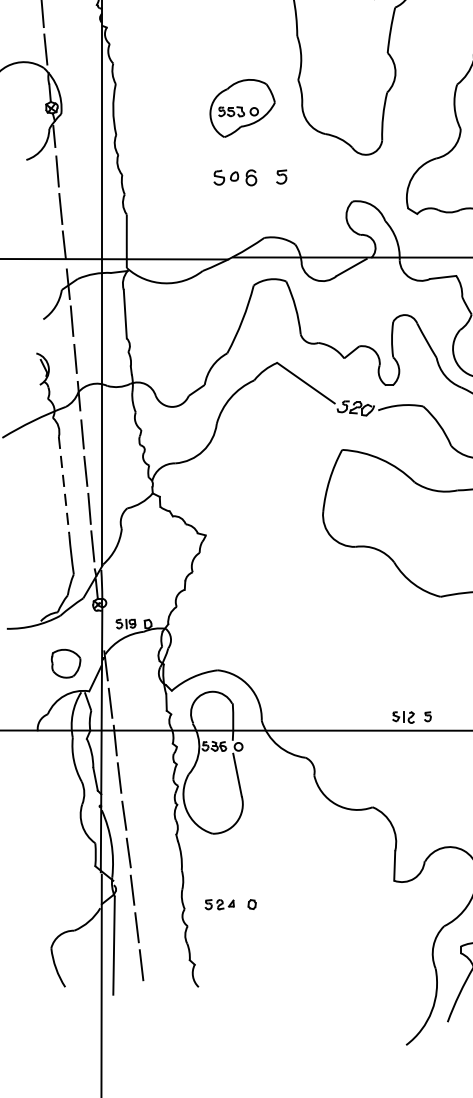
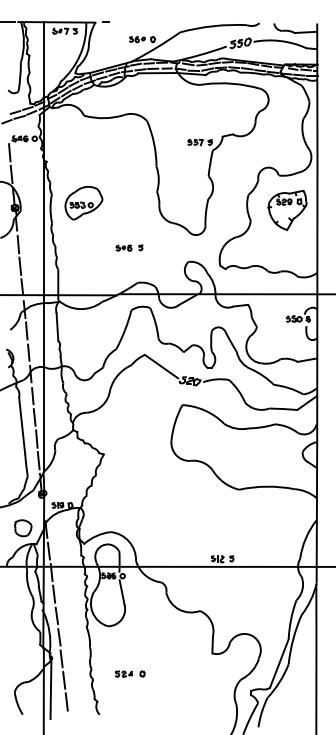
part: (241, 108) -> (83, 203), moved
part: (250, 176) -> (129, 247), size x0.62
line: (64, 487) -> (22, 426), dashed -> solid
part: (231, 903) -> (130, 673), moved

